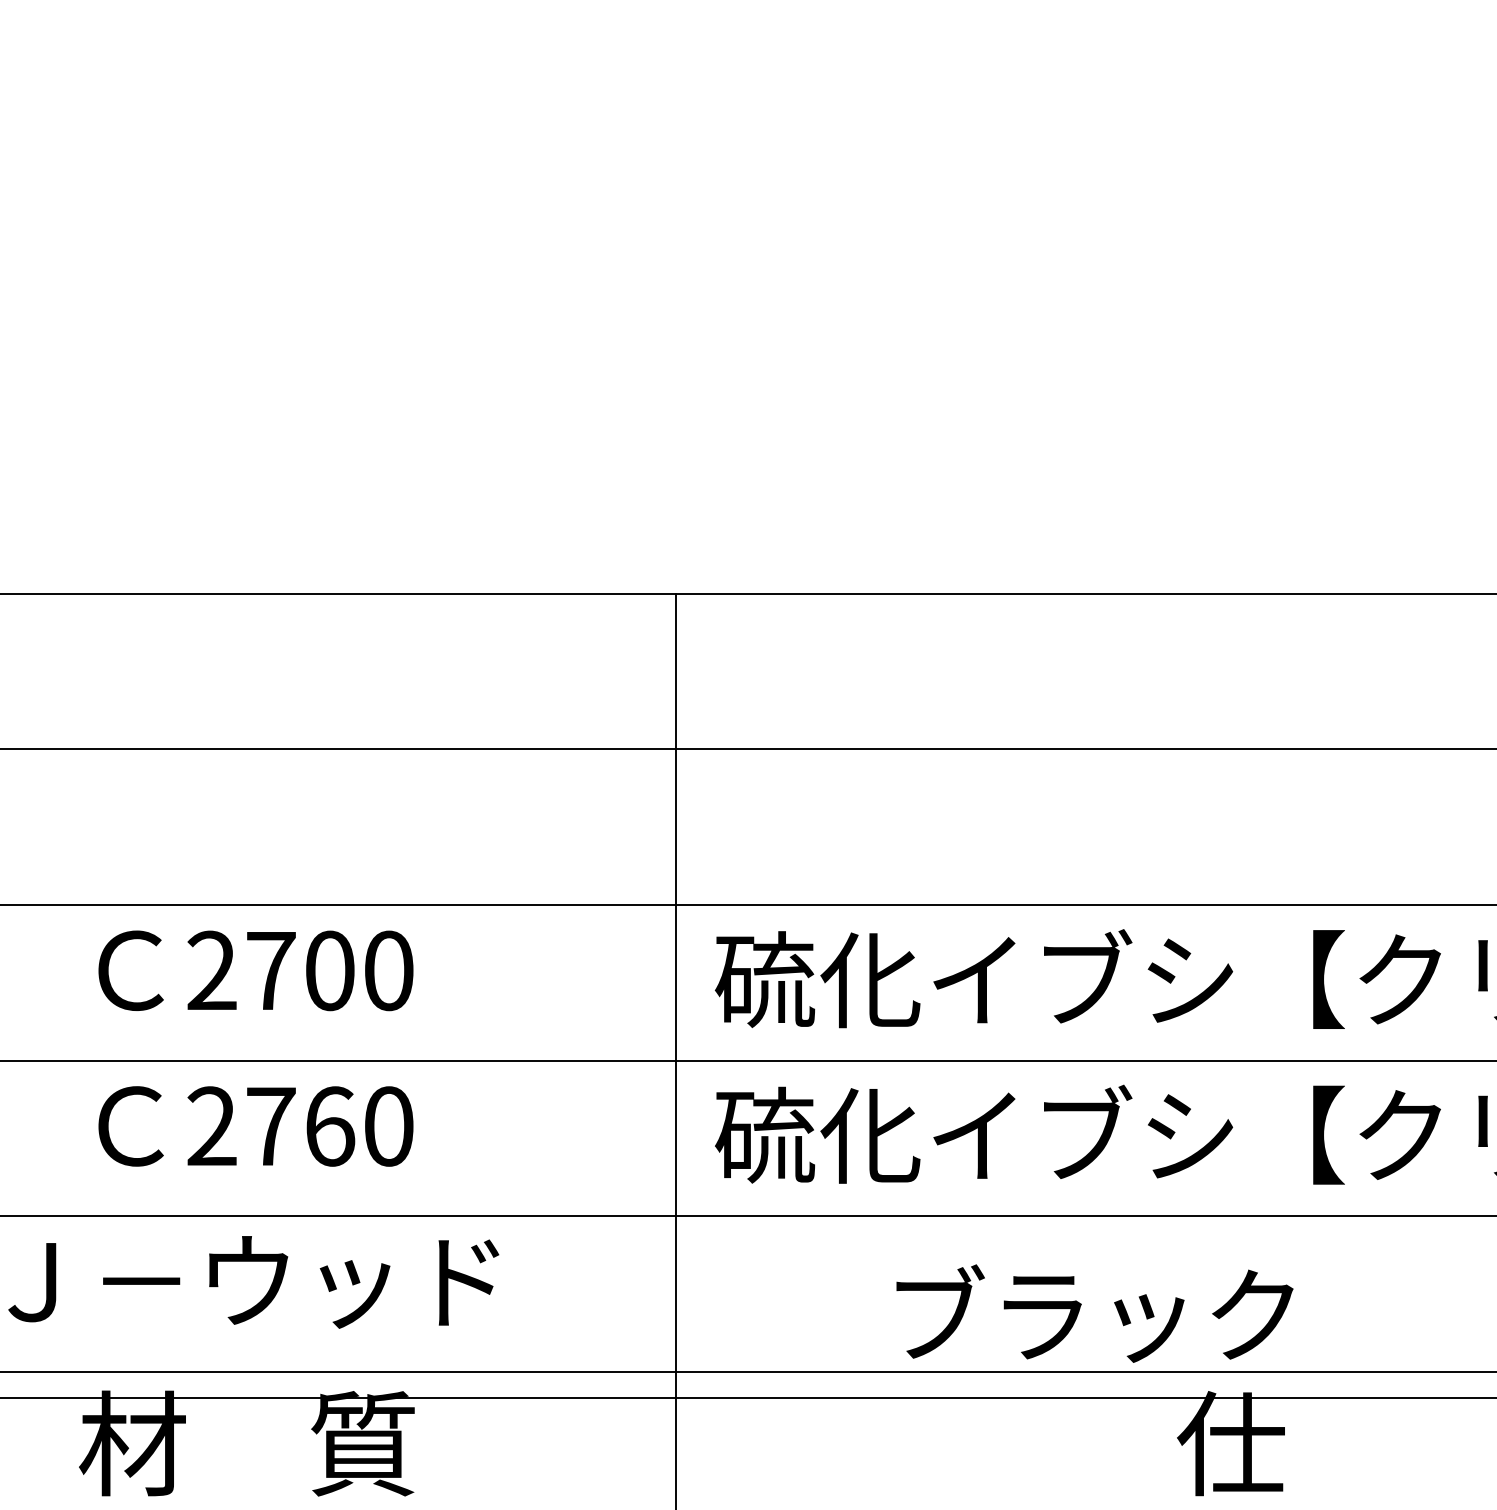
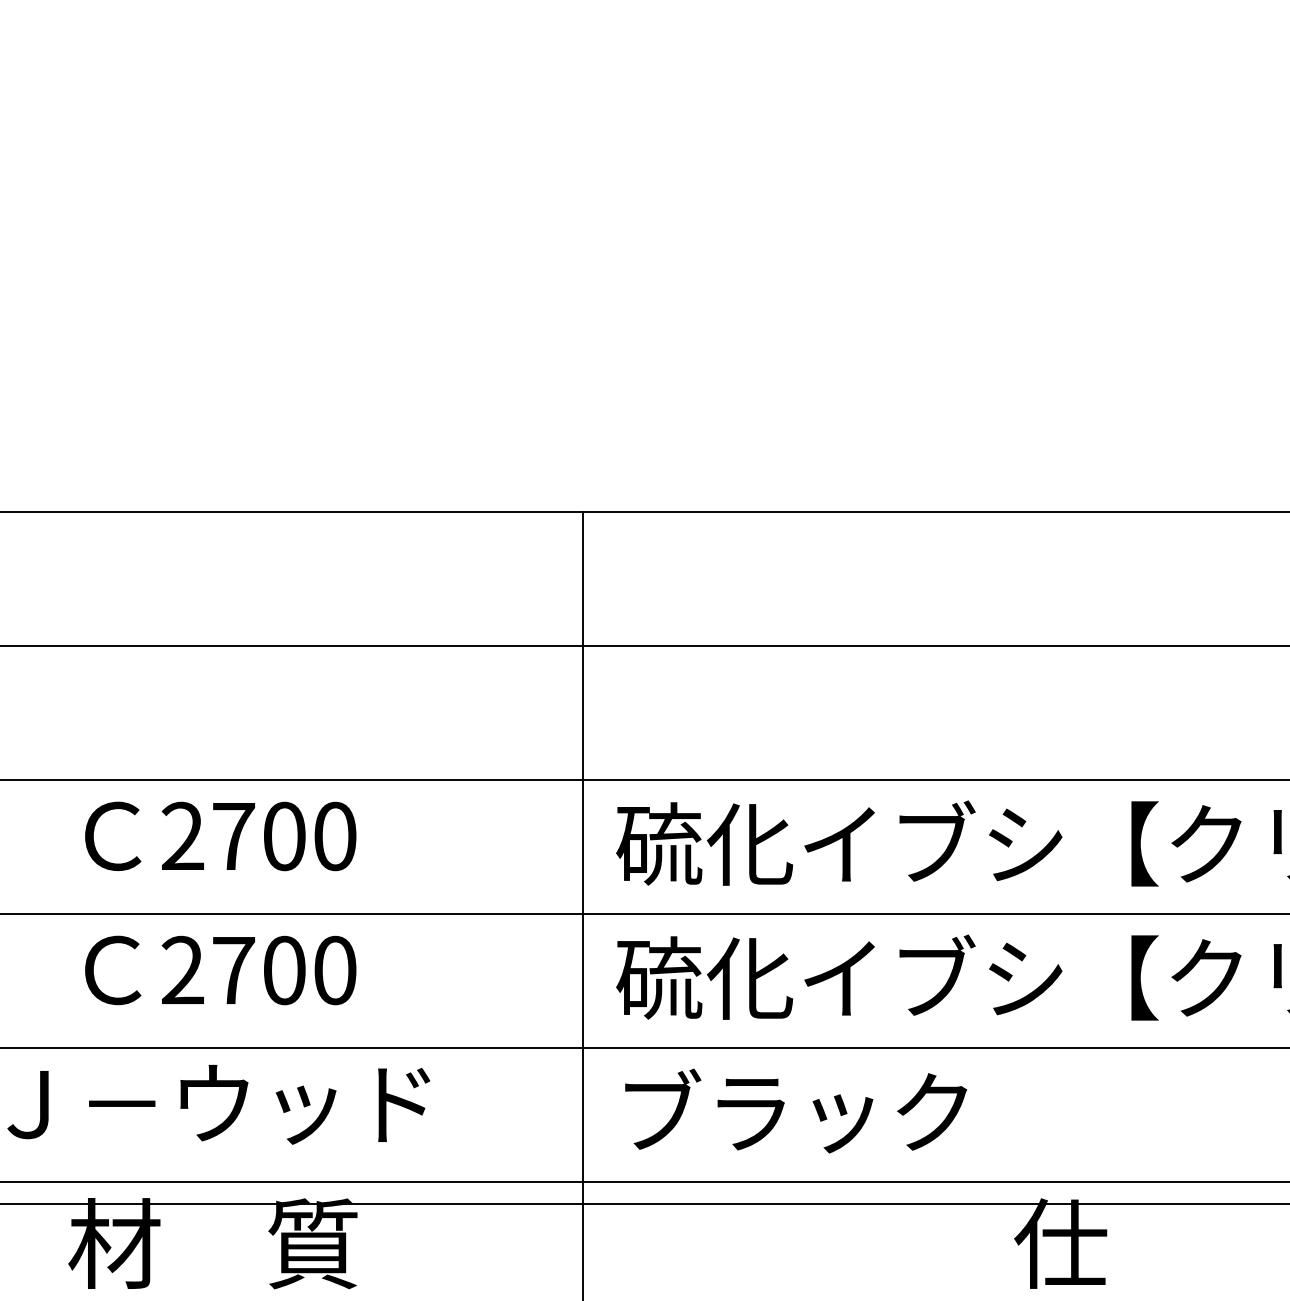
text: (330, 1126) -> (284, 970), 2760 -> 2700
text: (1094, 1313) -> (795, 1110), moved

